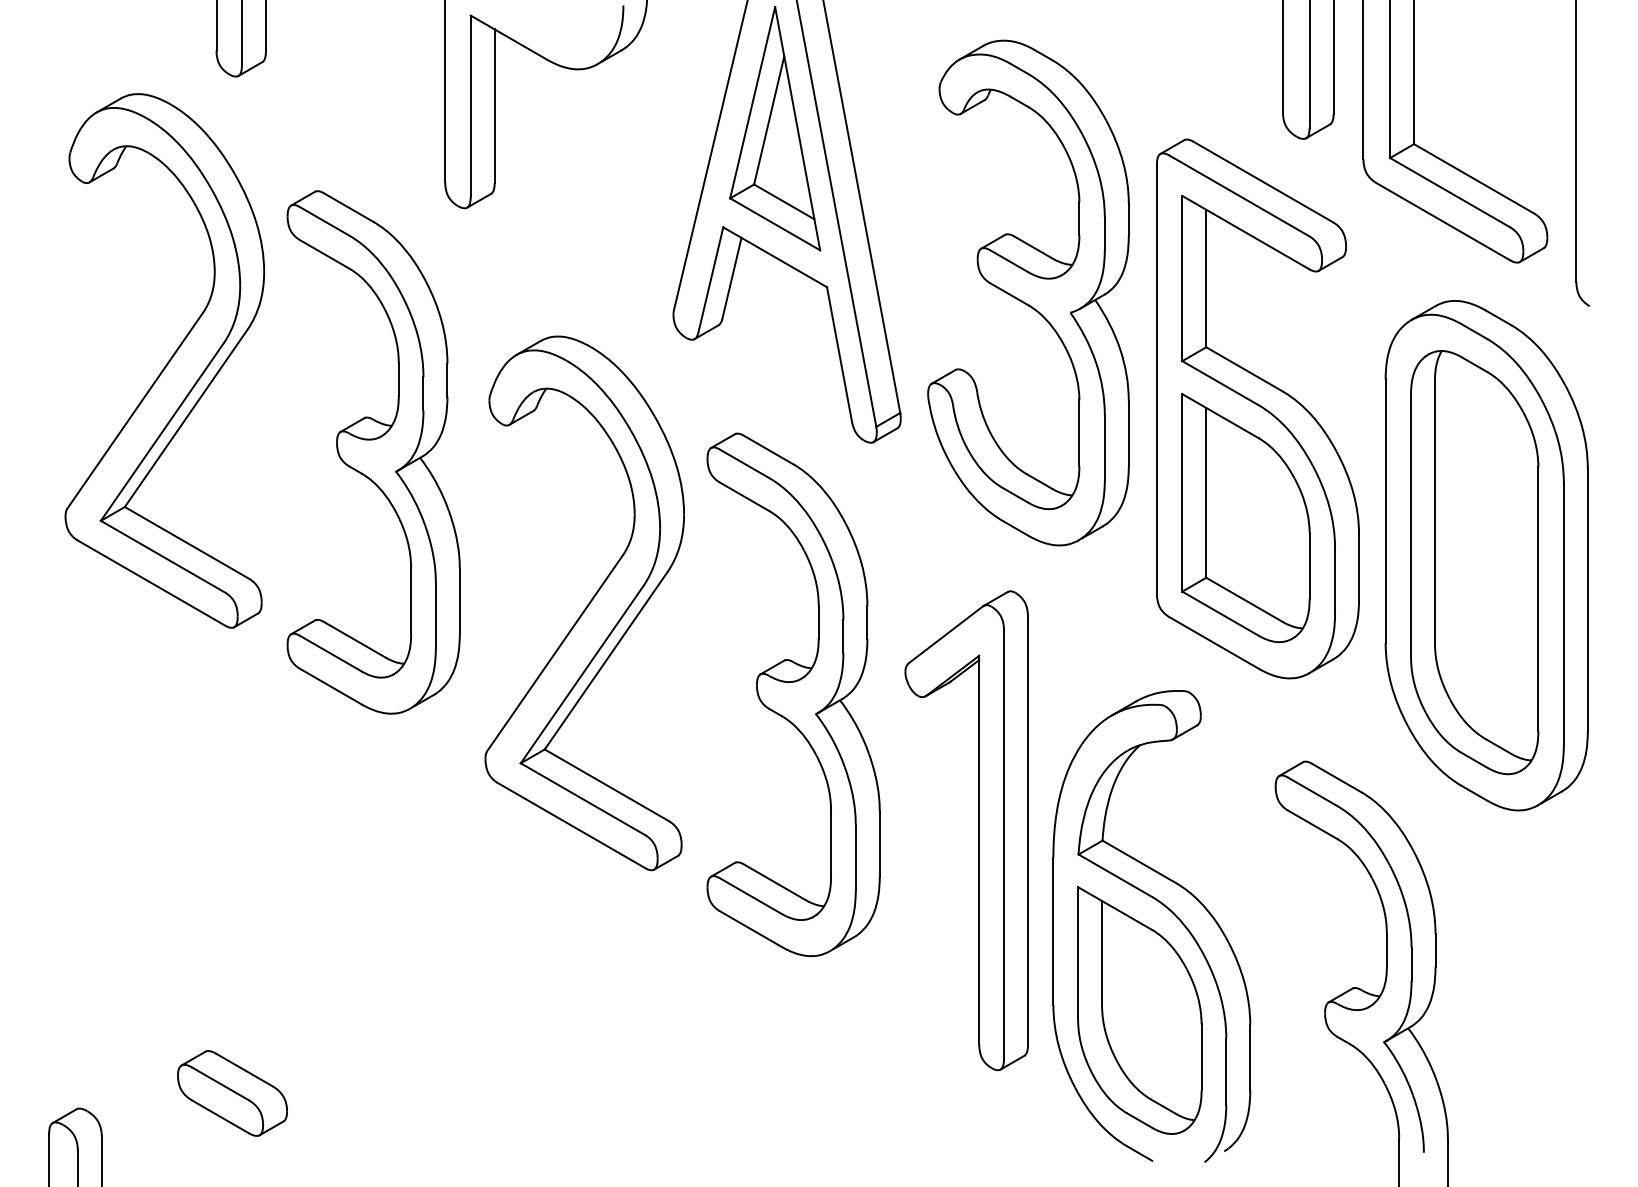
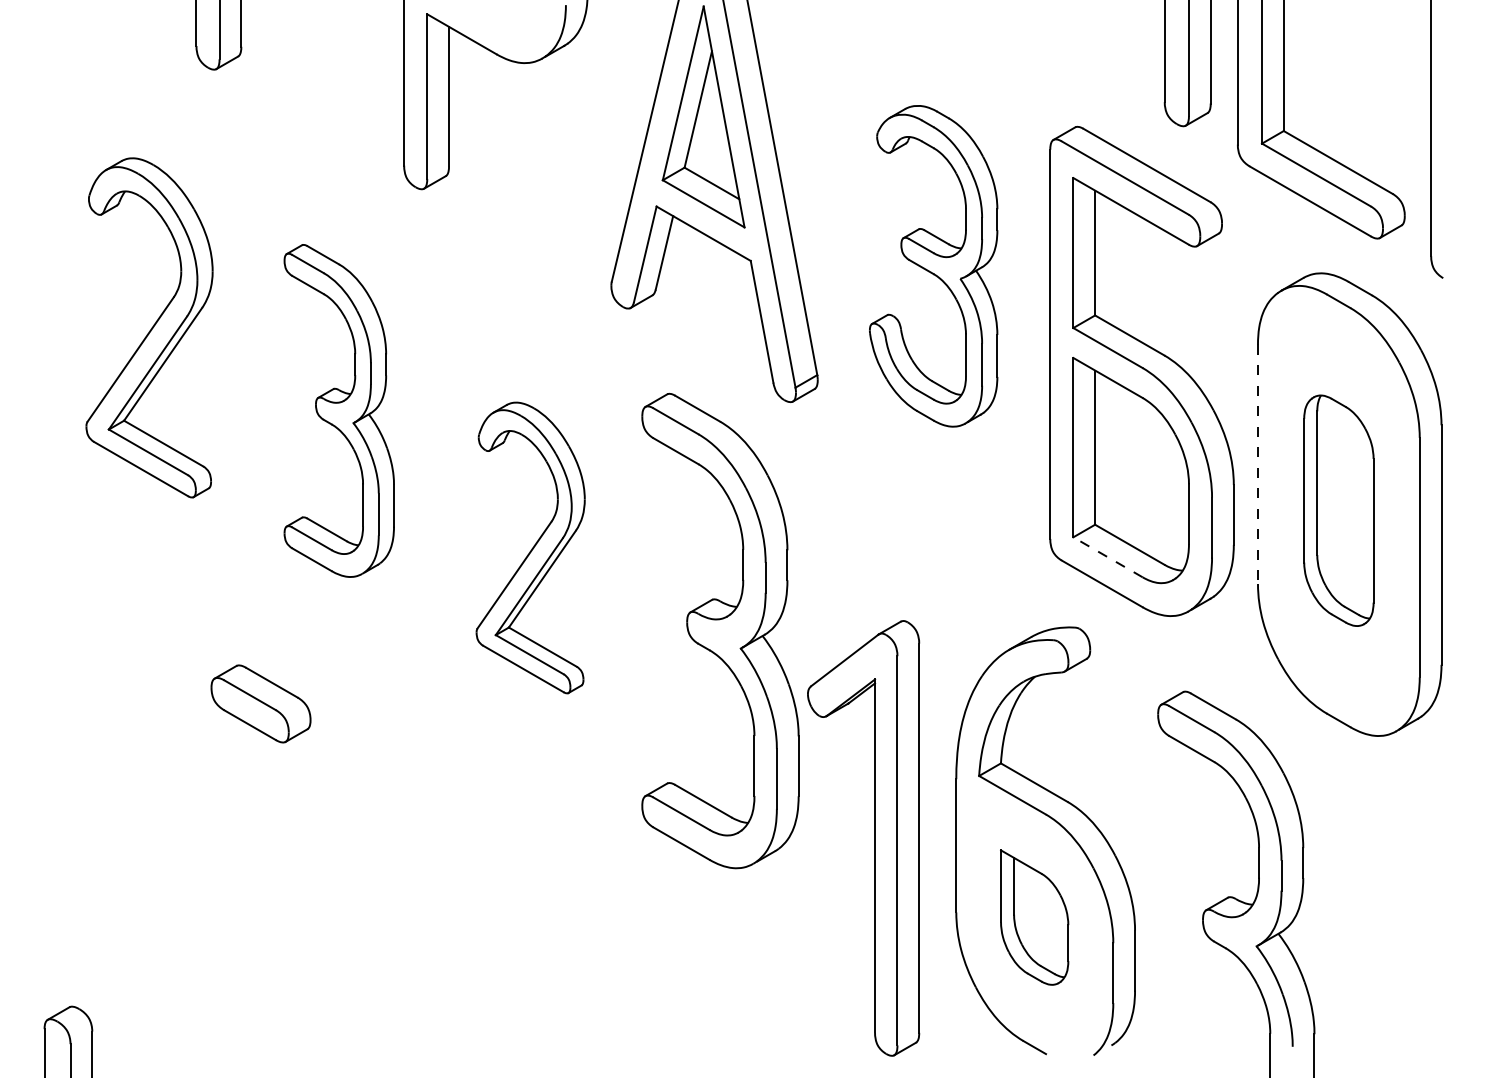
part: (1028, 293) -> (933, 266), size x0.7
part: (164, 360) -> (149, 327), size x0.7
part: (374, 451) -> (339, 410), size x0.7
line: (1385, 511) -> (1257, 464), solid -> dashed
part: (1474, 562) -> (1338, 510), size x0.6
part: (584, 602) -> (530, 547), size x0.6
line: (1219, 613) -> (1107, 557), solid -> dashed
part: (978, 830) -> (874, 838), moved
part: (1139, 1010) -> (1034, 917), size x0.6
part: (231, 1092) -> (260, 703), moved

